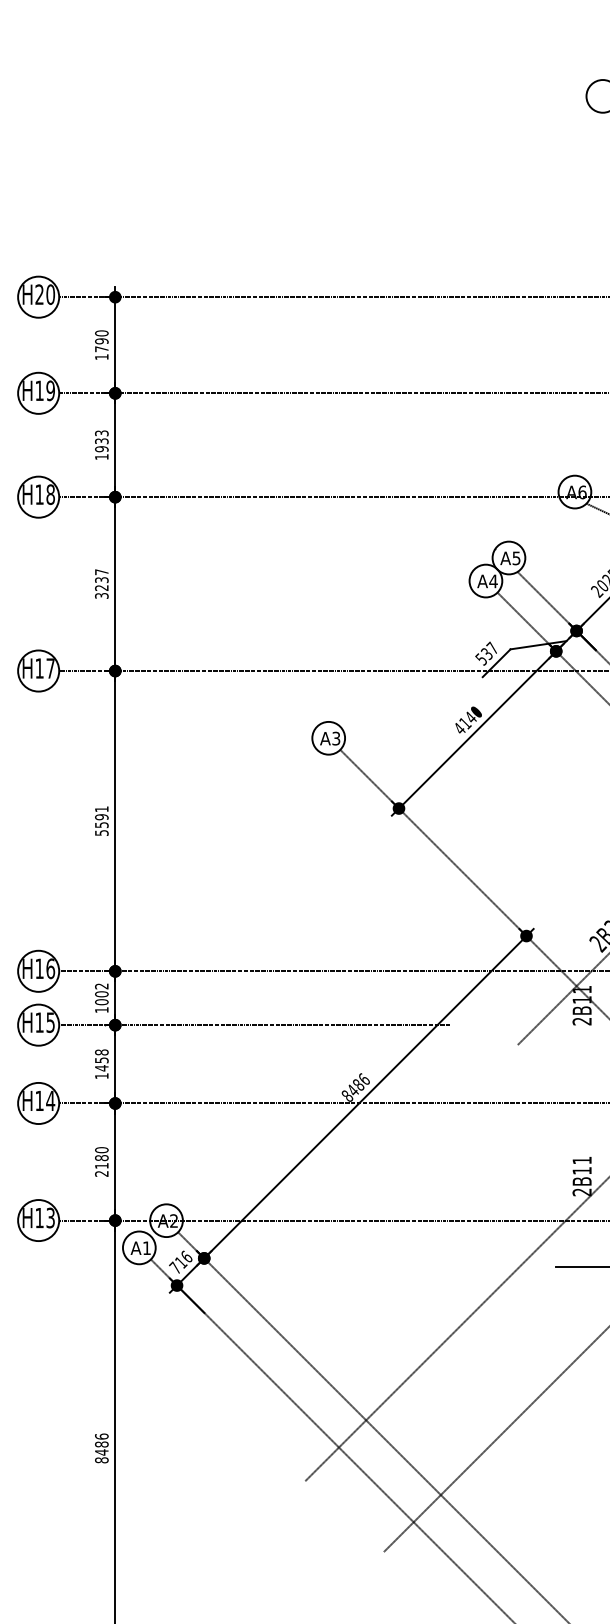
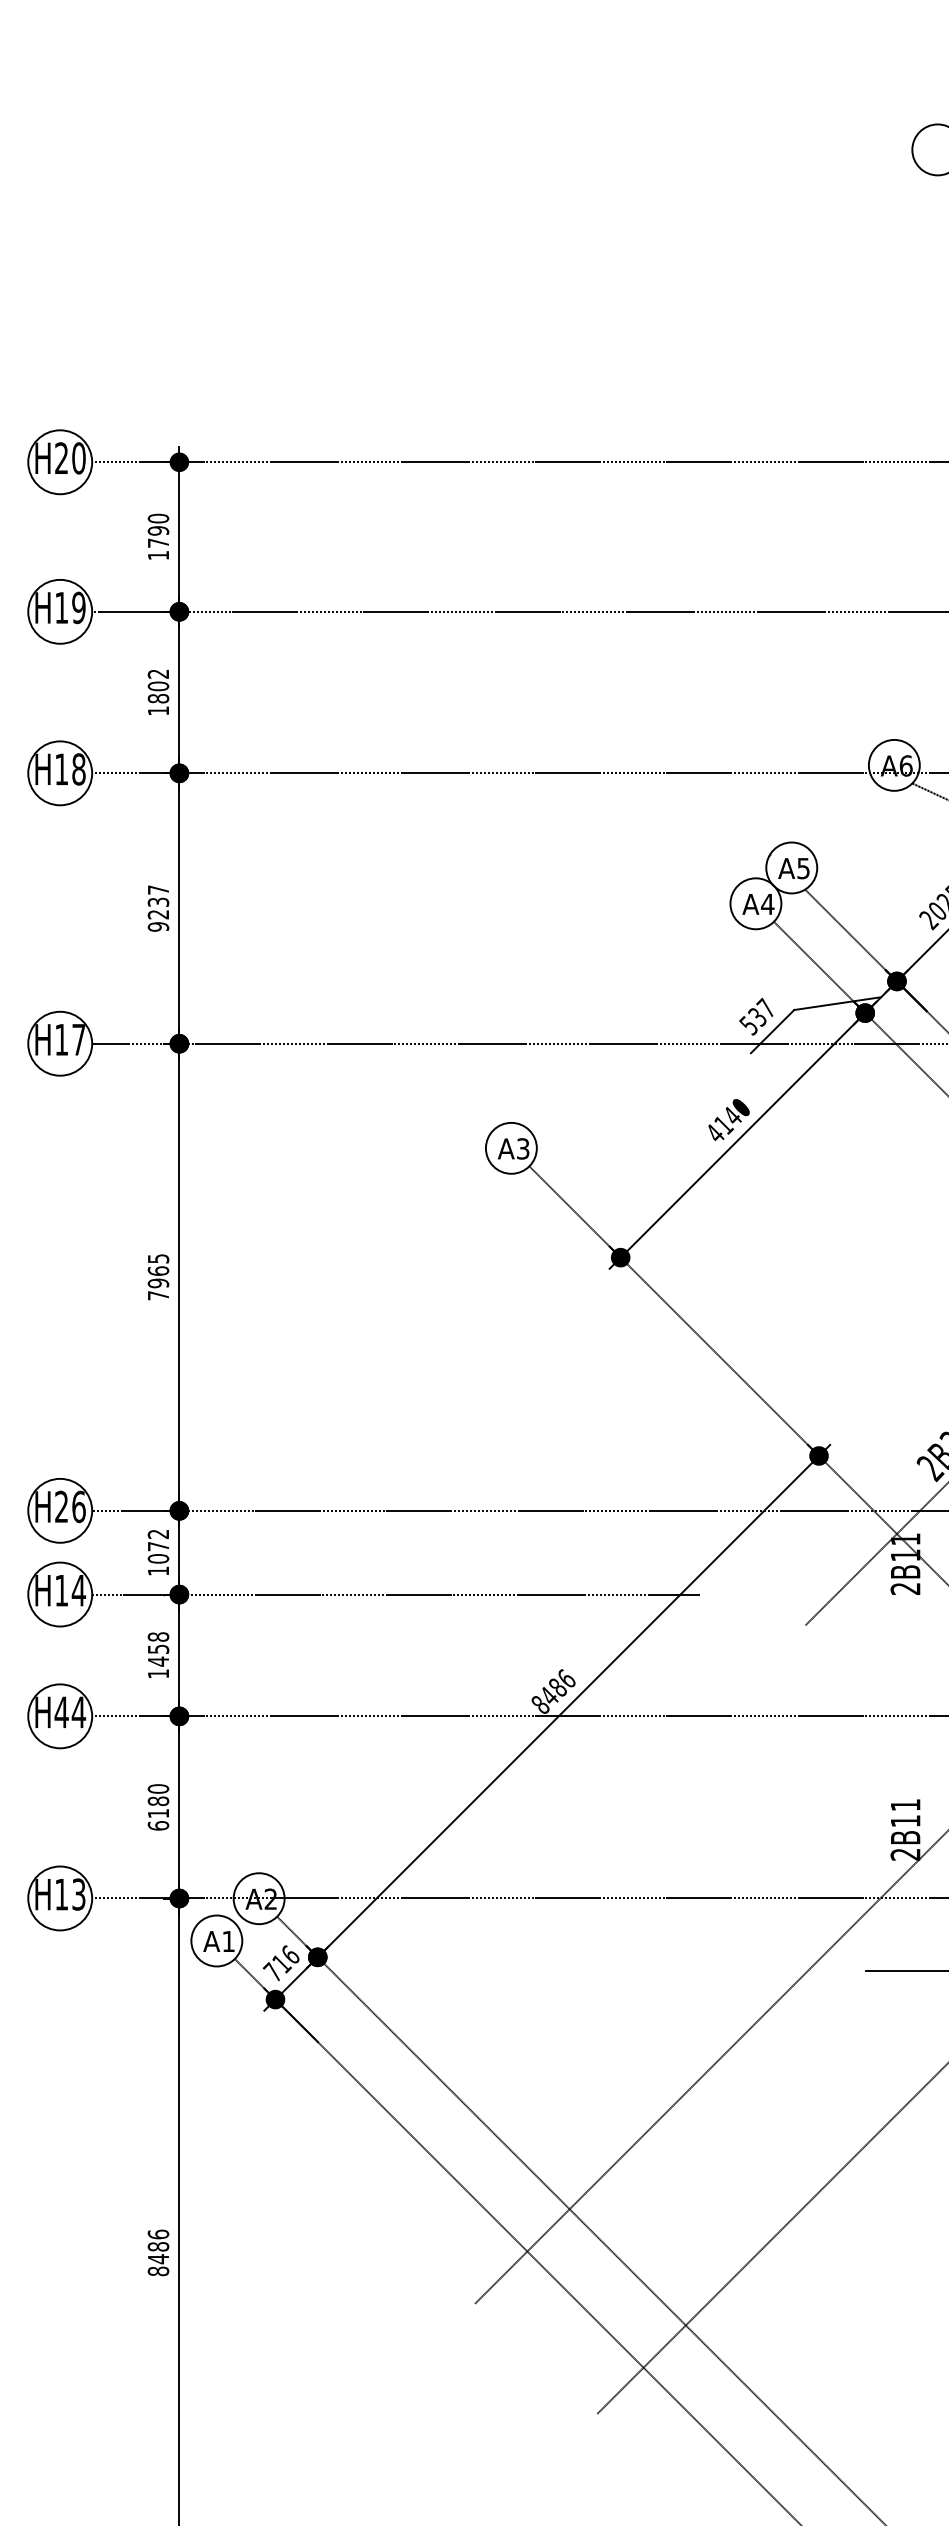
text: (101, 441) -> (157, 686), 1933 -> 1802
text: (101, 595) -> (157, 926), 3237 -> 9237
text: (101, 820) -> (157, 1276), 5591 -> 7965
text: (39, 968) -> (61, 1506), H16 -> H26
text: (101, 994) -> (157, 1546), 1002 -> 1072
text: (50, 1022) -> (78, 1590), H15 -> H14
text: (39, 1100) -> (61, 1711), H14 -> H44
text: (101, 1173) -> (157, 1825), 2180 -> 6180

